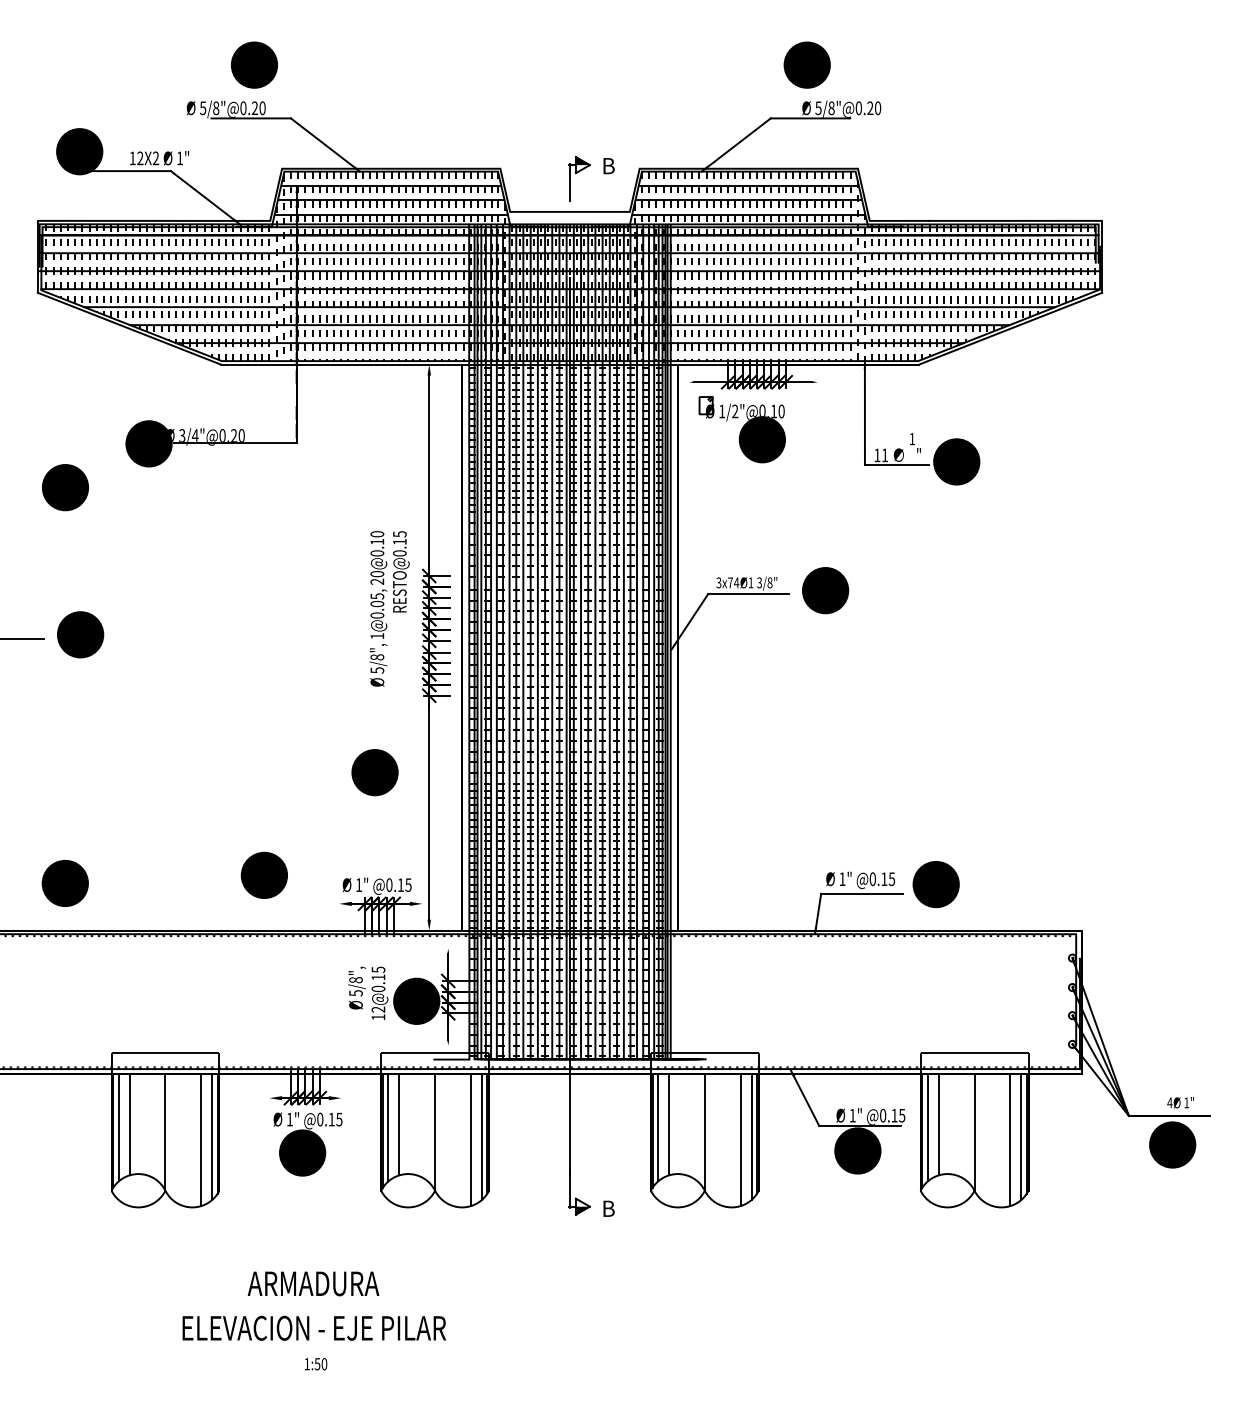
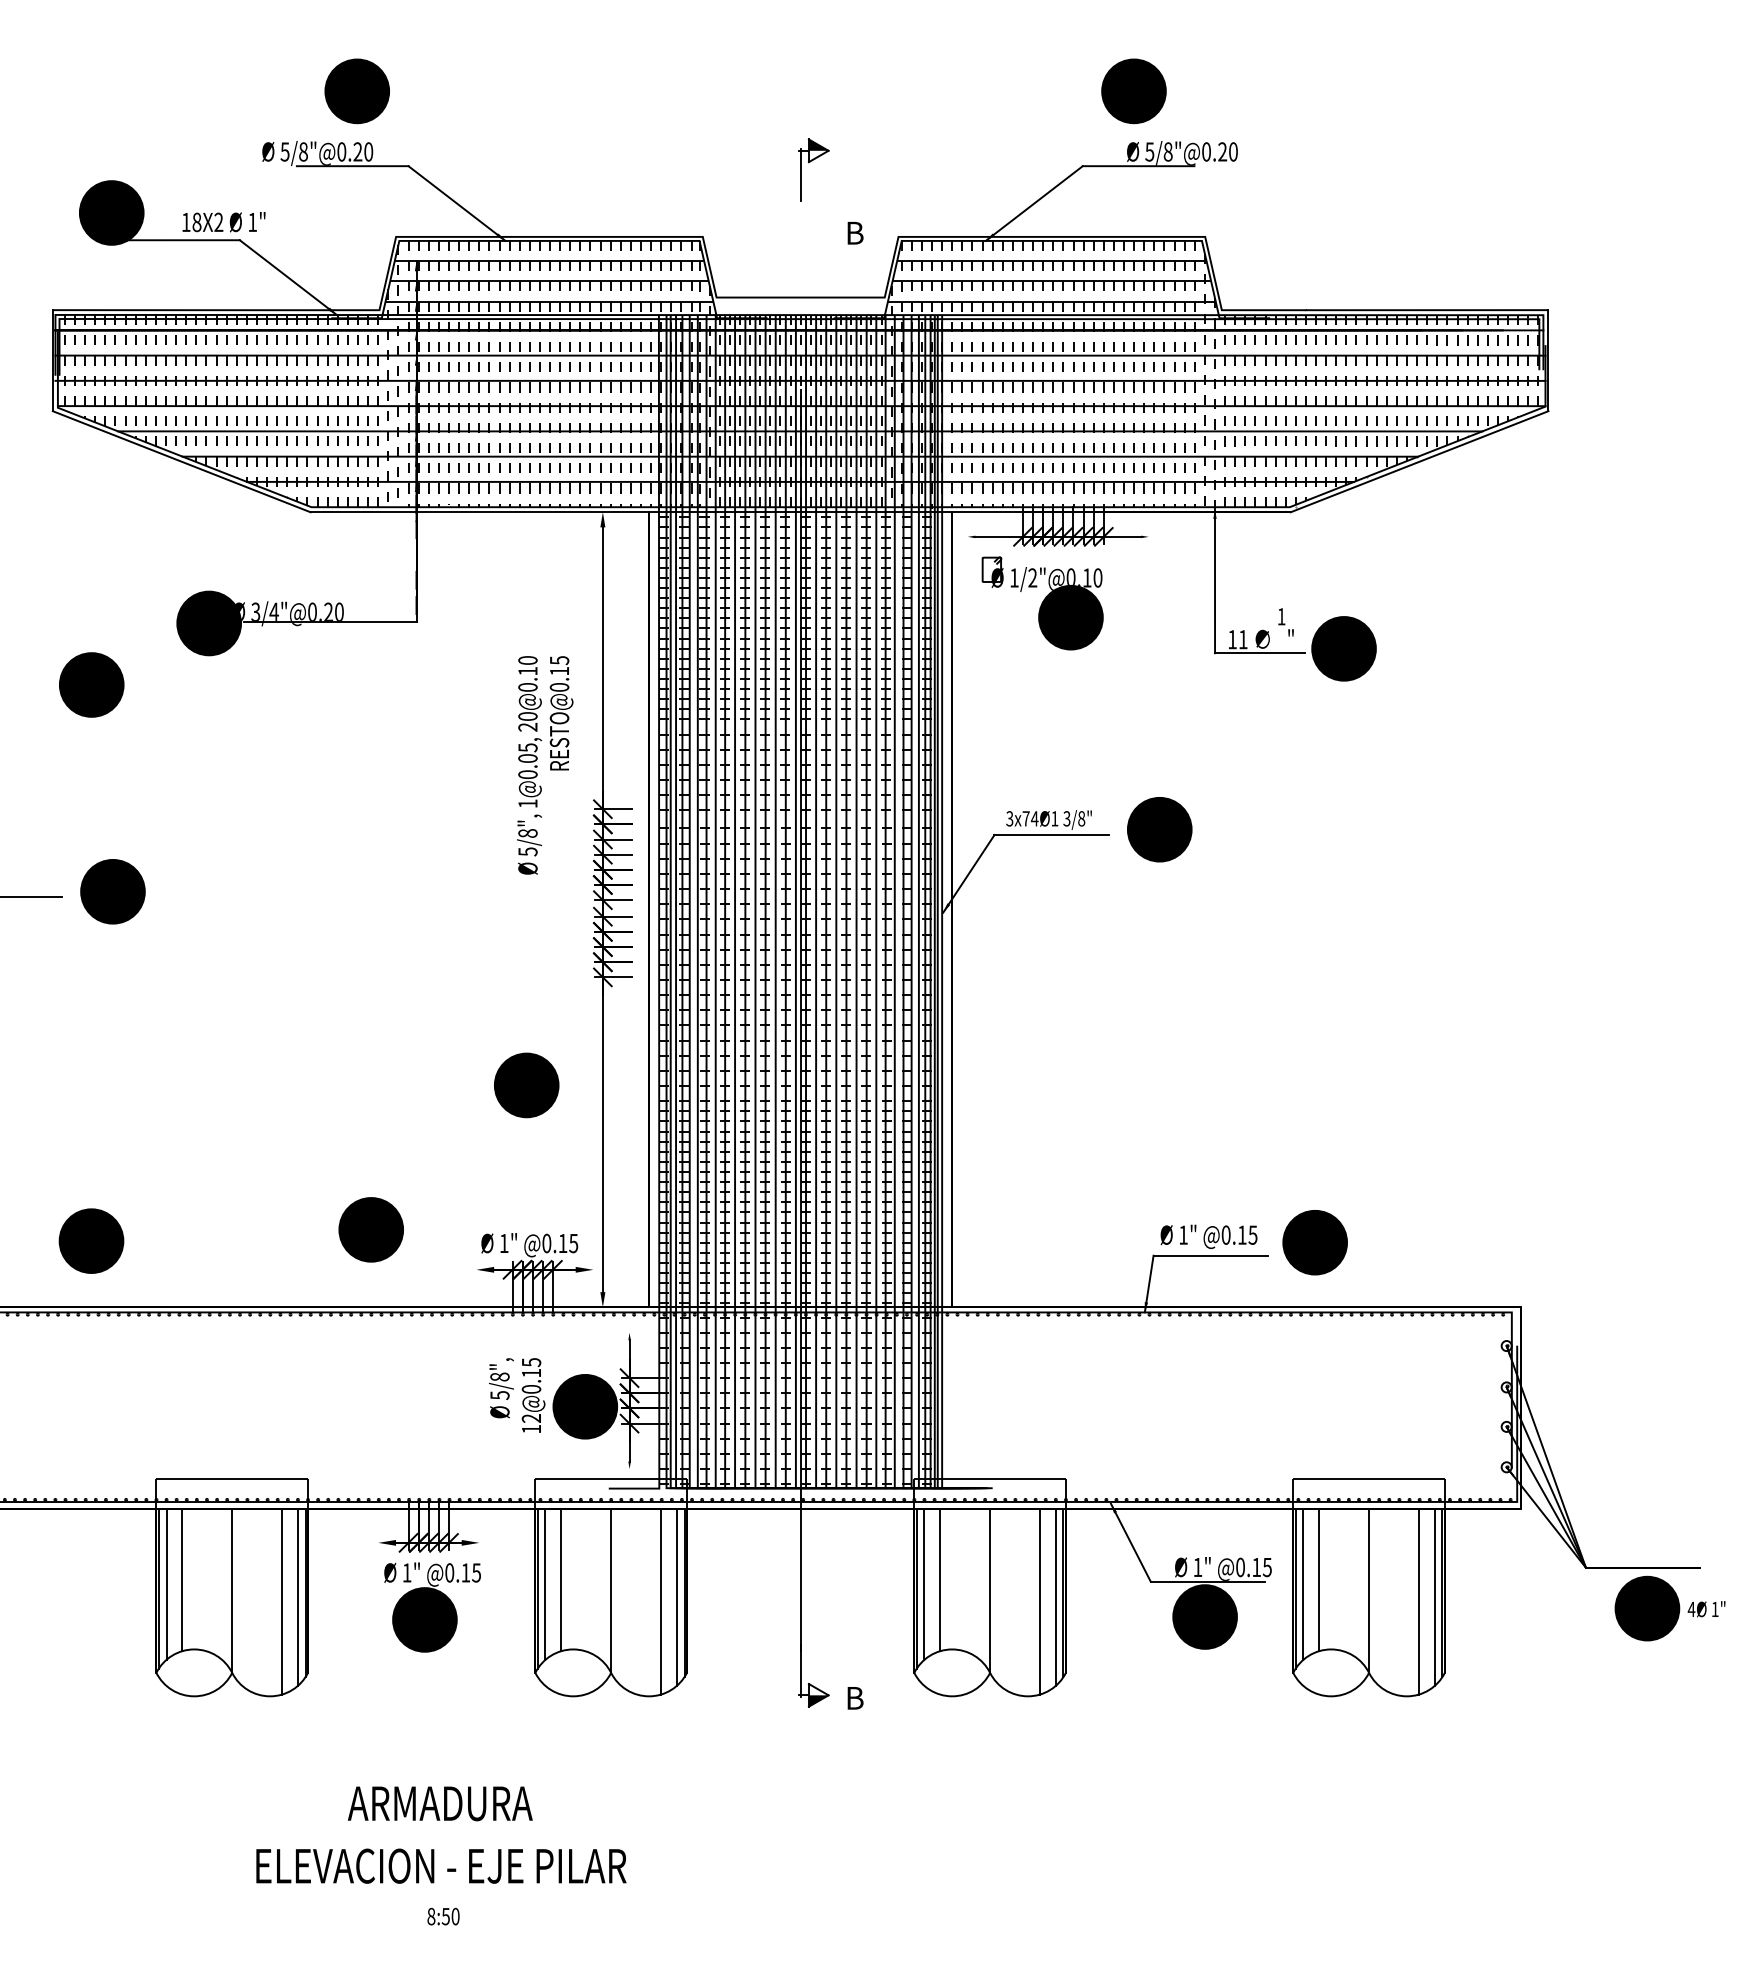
text: (140, 158) -> (196, 222), 12X2 -> 18X2
part: (577, 173) -> (810, 162), moved
text: (389, 608) -> (545, 765), moved
text: (1180, 1102) -> (1706, 1609), moved
text: (307, 1364) -> (431, 1916), 1:50 -> 8:50

